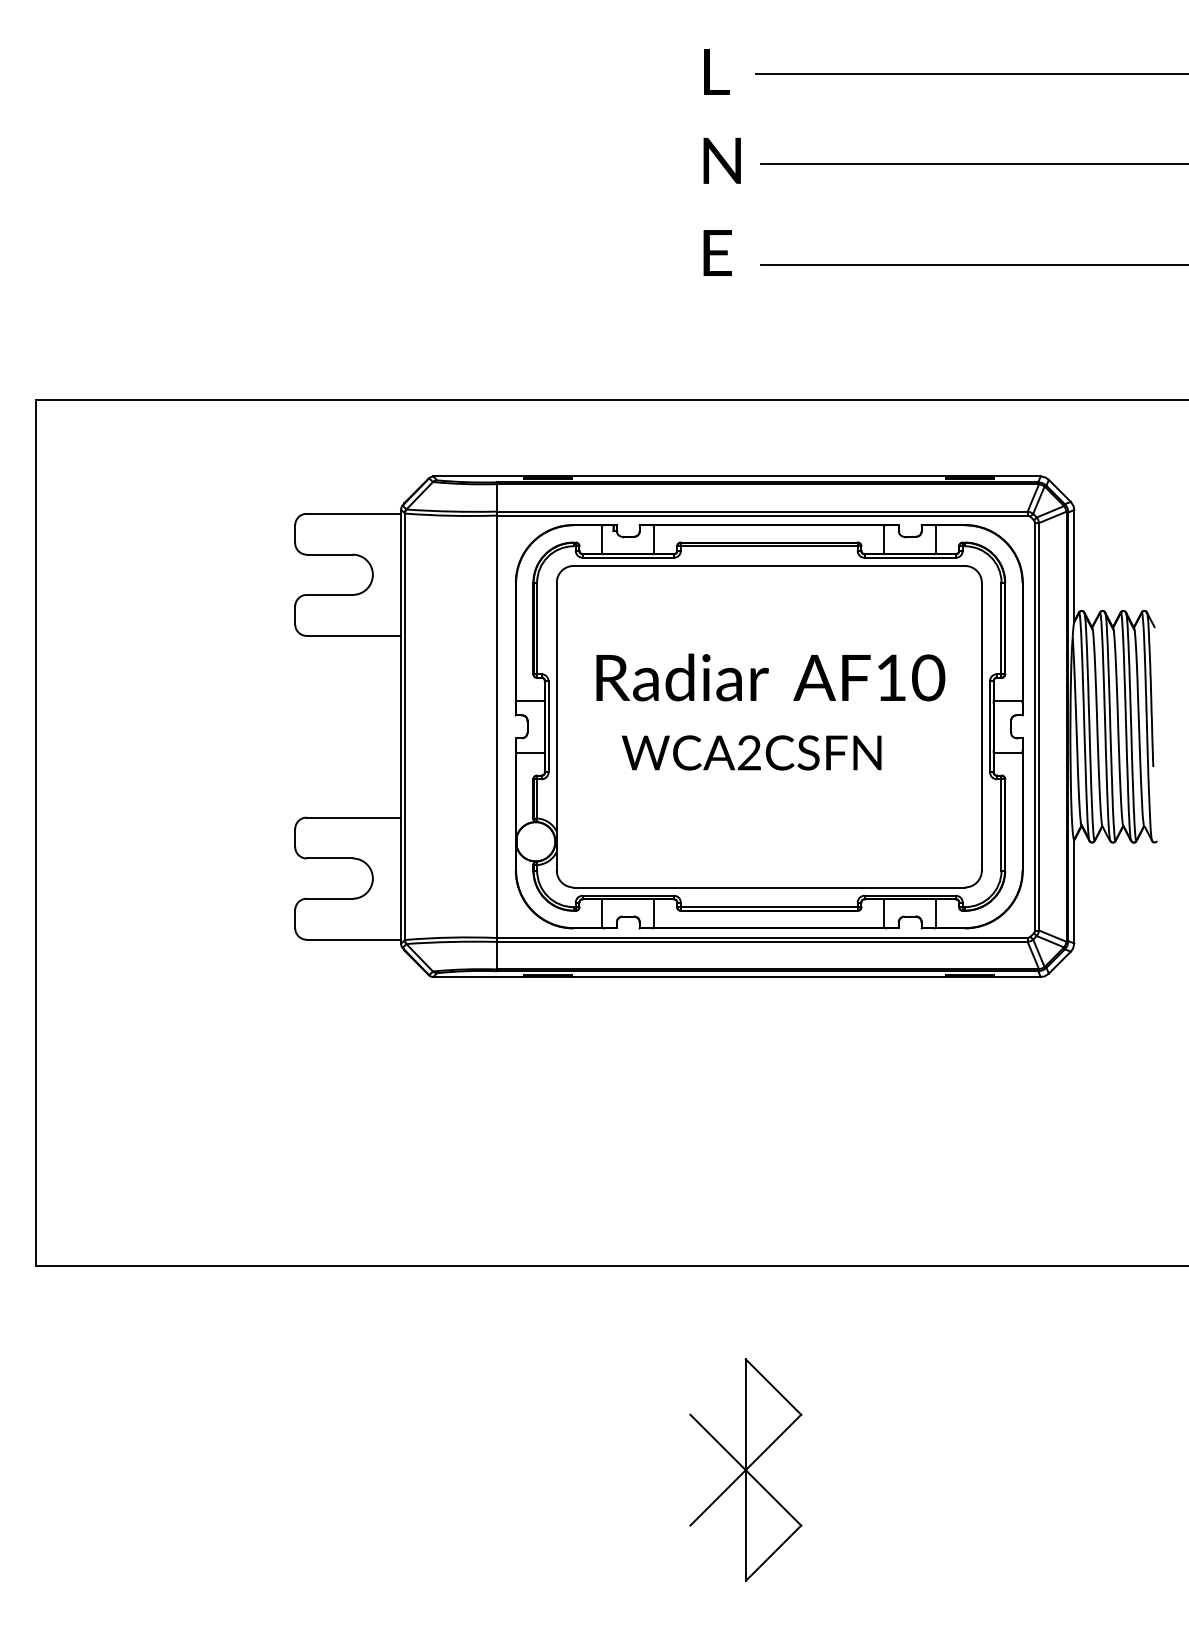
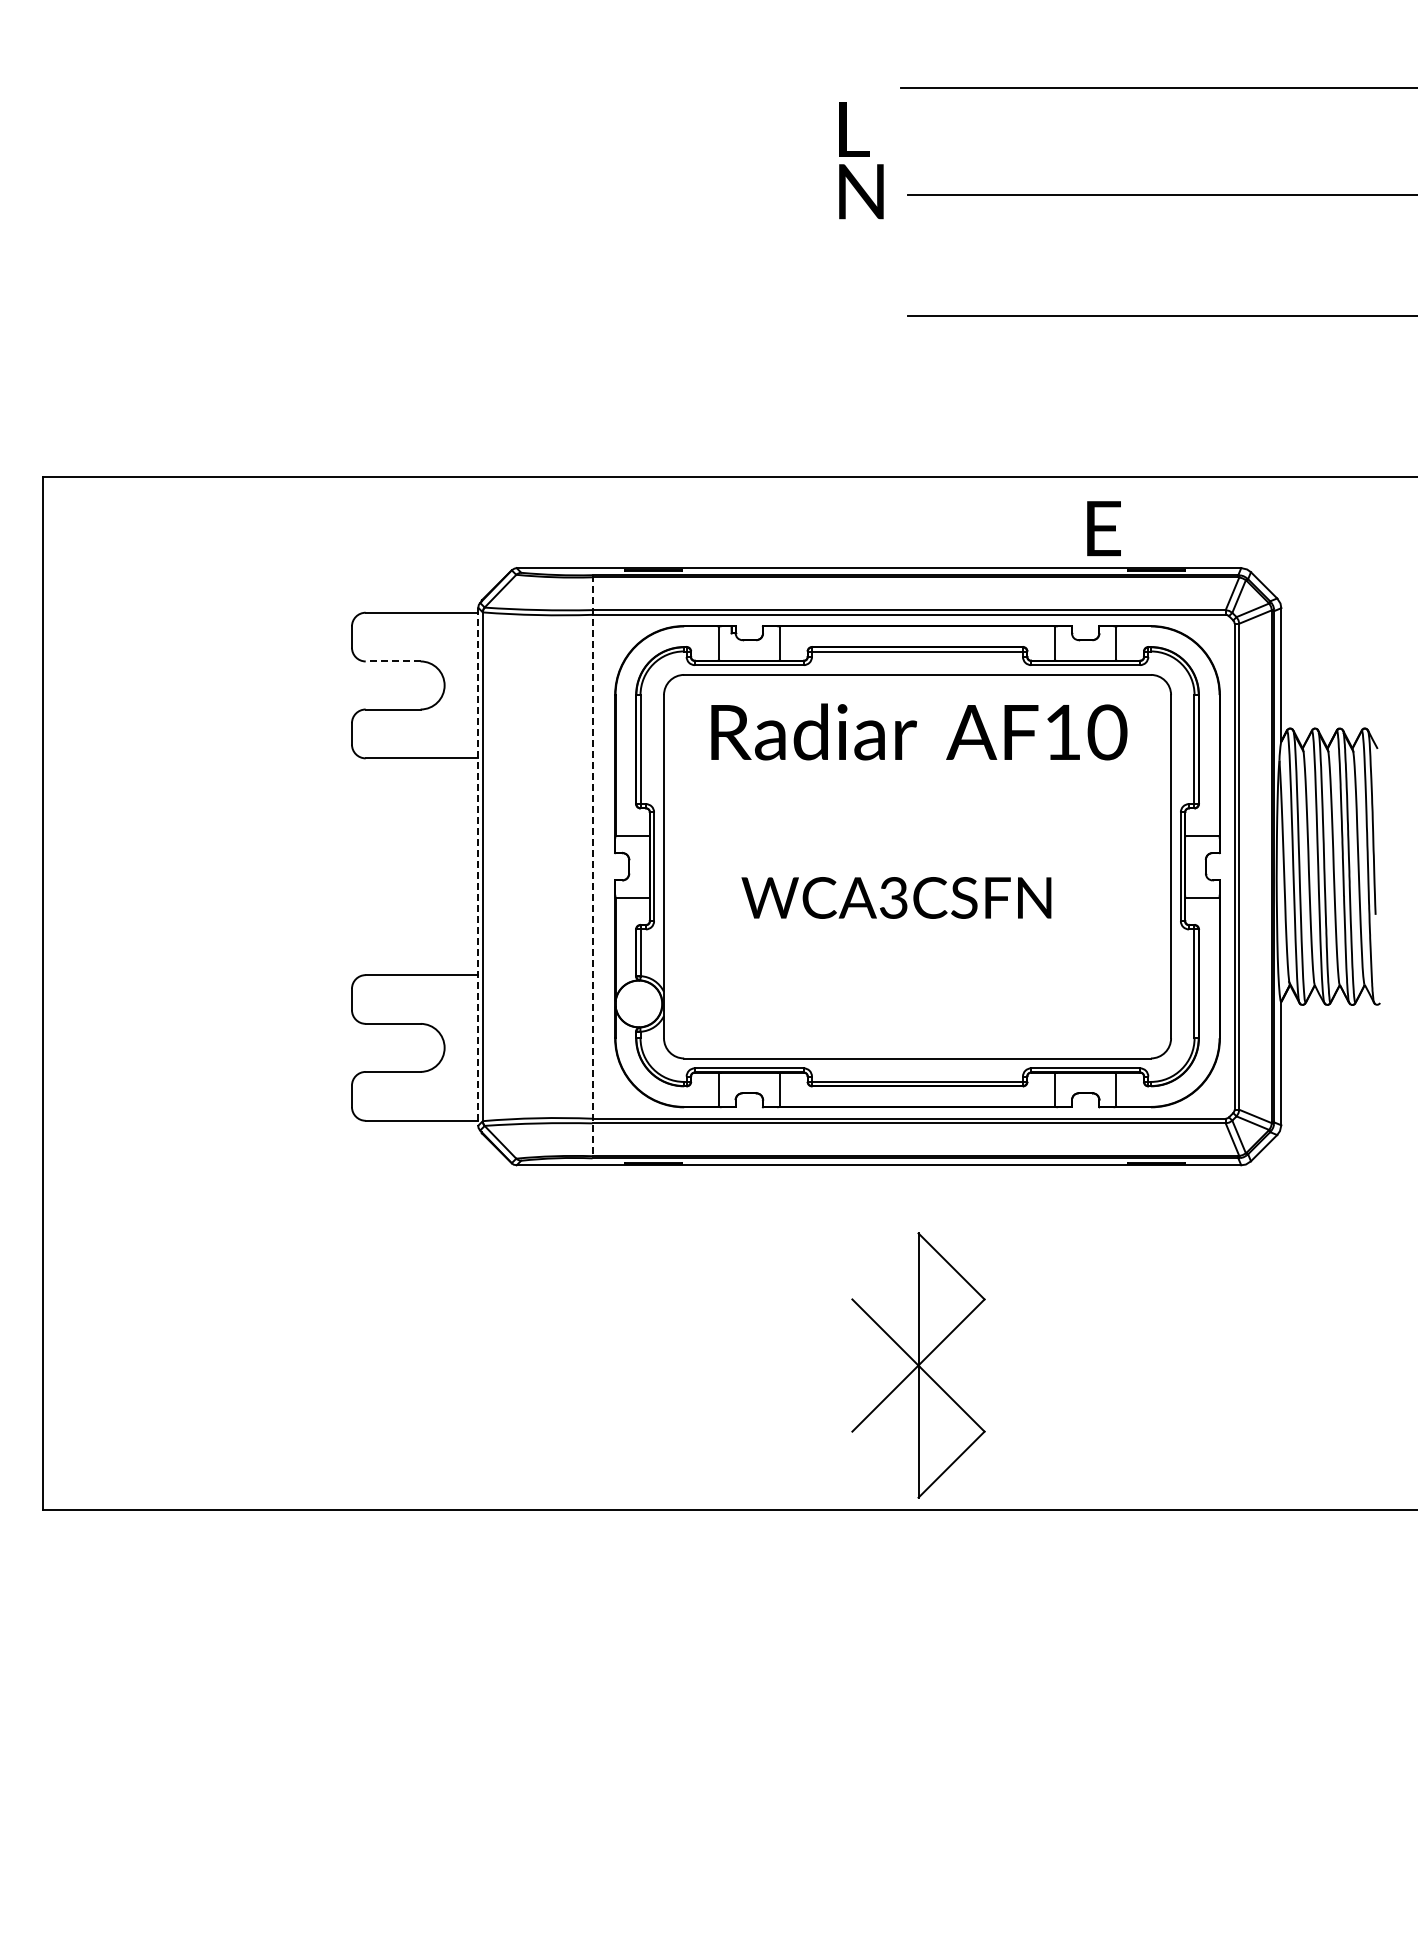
text: (716, 71) -> (854, 129), moved
text: (717, 252) -> (1103, 528), moved
line: (329, 554) -> (392, 661), solid -> dashed
text: (770, 677) -> (919, 731), moved
line: (401, 726) -> (478, 866), solid -> dashed
line: (496, 726) -> (592, 866), solid -> dashed
text: (749, 753) -> (893, 898), WCA2CSFN -> WCA3CSFN
part: (745, 1470) -> (918, 1365), moved

